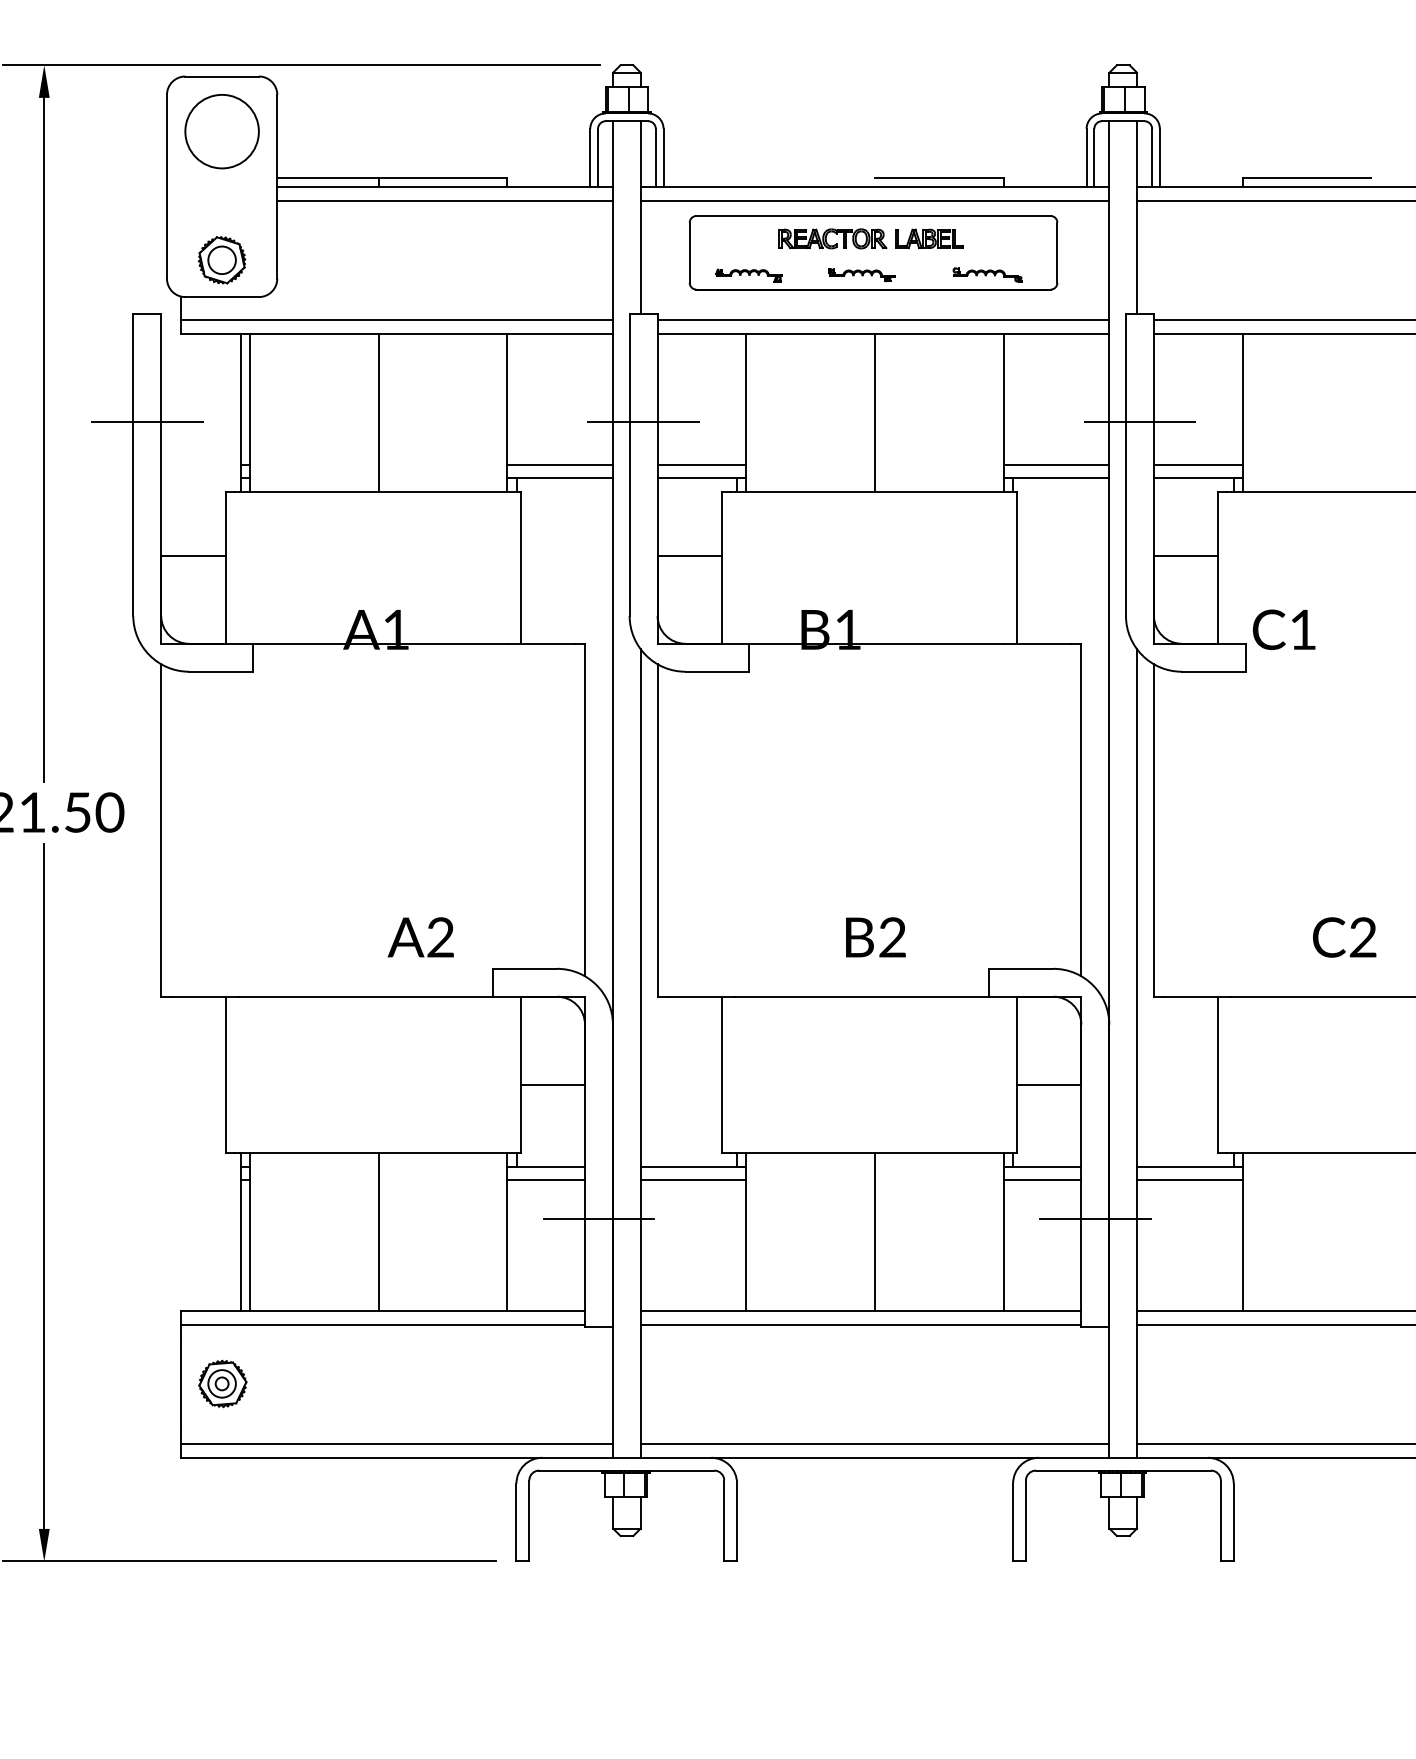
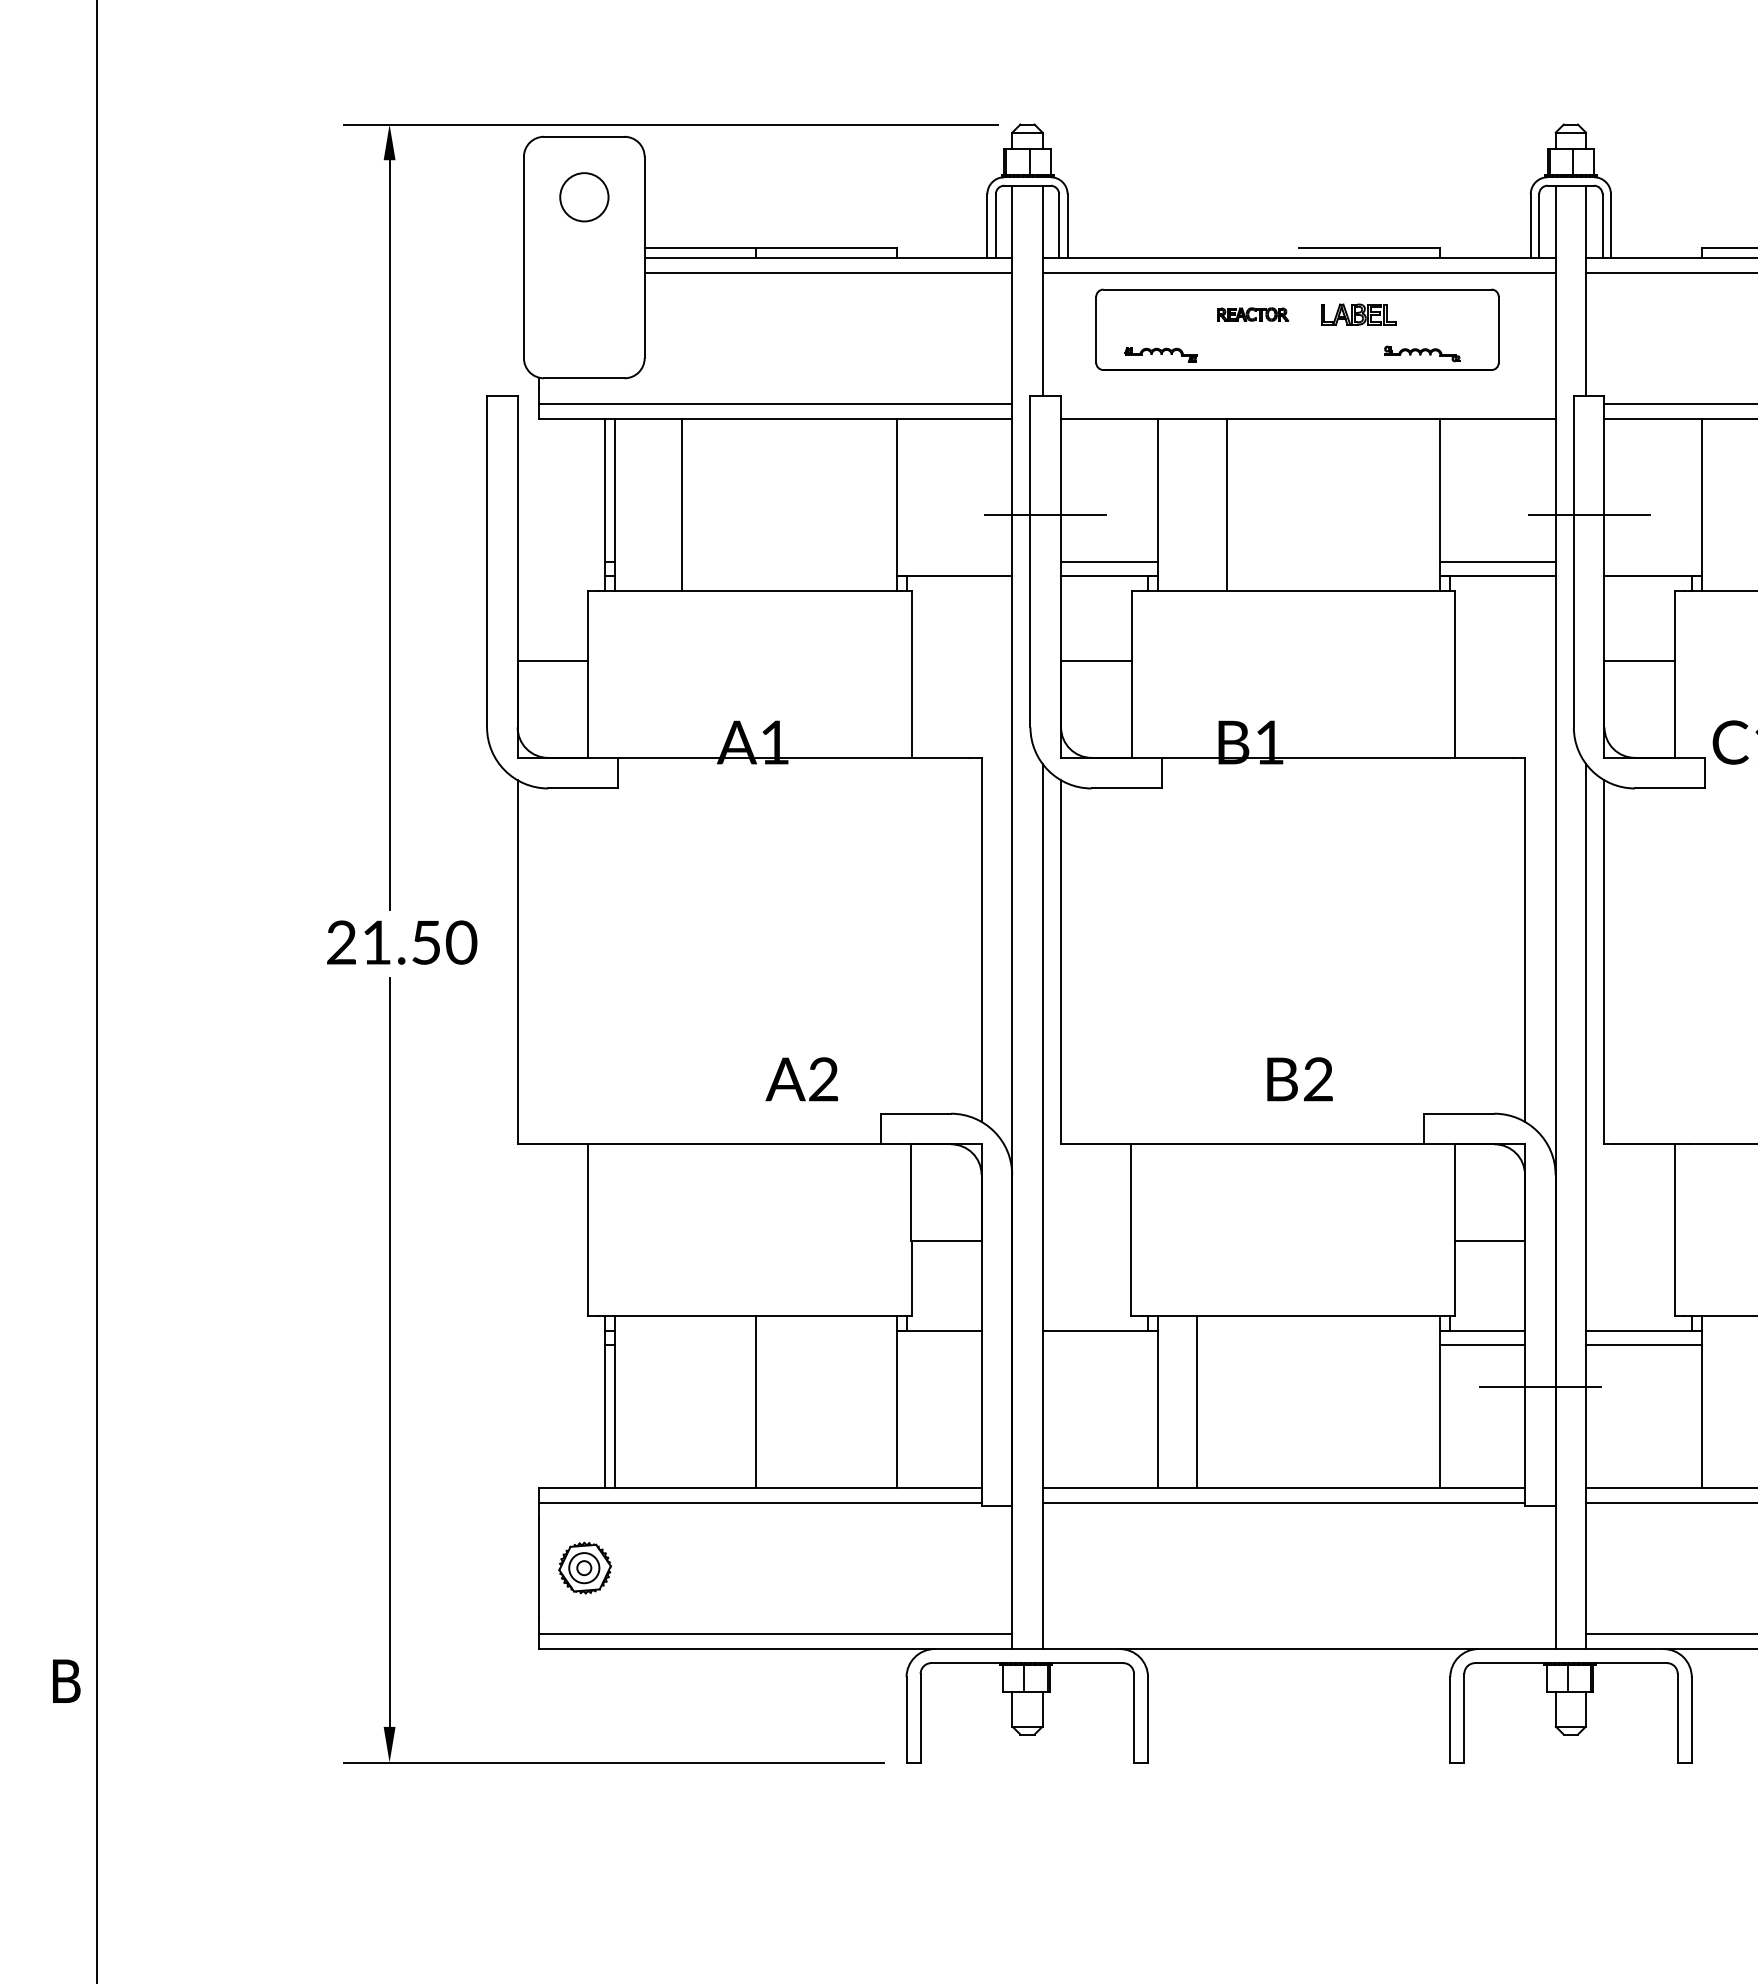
circle: (222, 131) -> (584, 197), size x0.6
part: (832, 238) -> (1252, 314), size x0.6
part: (221, 259) -> (583, 337), removed
part: (861, 274) -> (1284, 353), removed
line: (883, 320) -> (1308, 403), removed
line: (378, 412) -> (681, 504), moved
line: (875, 412) -> (1227, 504), moved
line: (146, 421) -> (501, 514), removed
line: (560, 465) -> (954, 562), removed
line: (1197, 465) -> (1652, 562), removed
line: (545, 1179) -> (938, 1344), removed
line: (693, 1179) -> (1100, 1344), removed
line: (598, 1218) -> (996, 1387), removed
line: (875, 1231) -> (1197, 1401), moved
line: (874, 1443) -> (1298, 1633), removed

